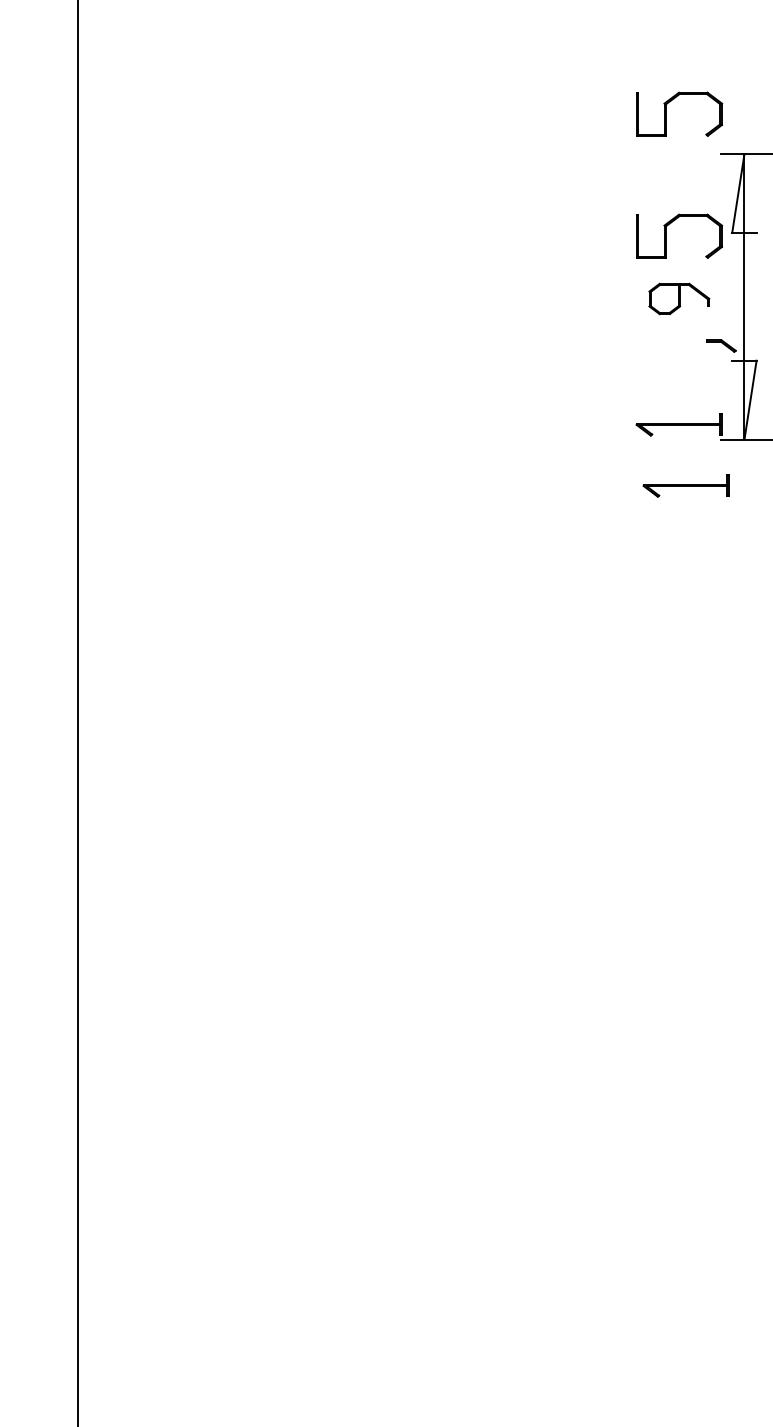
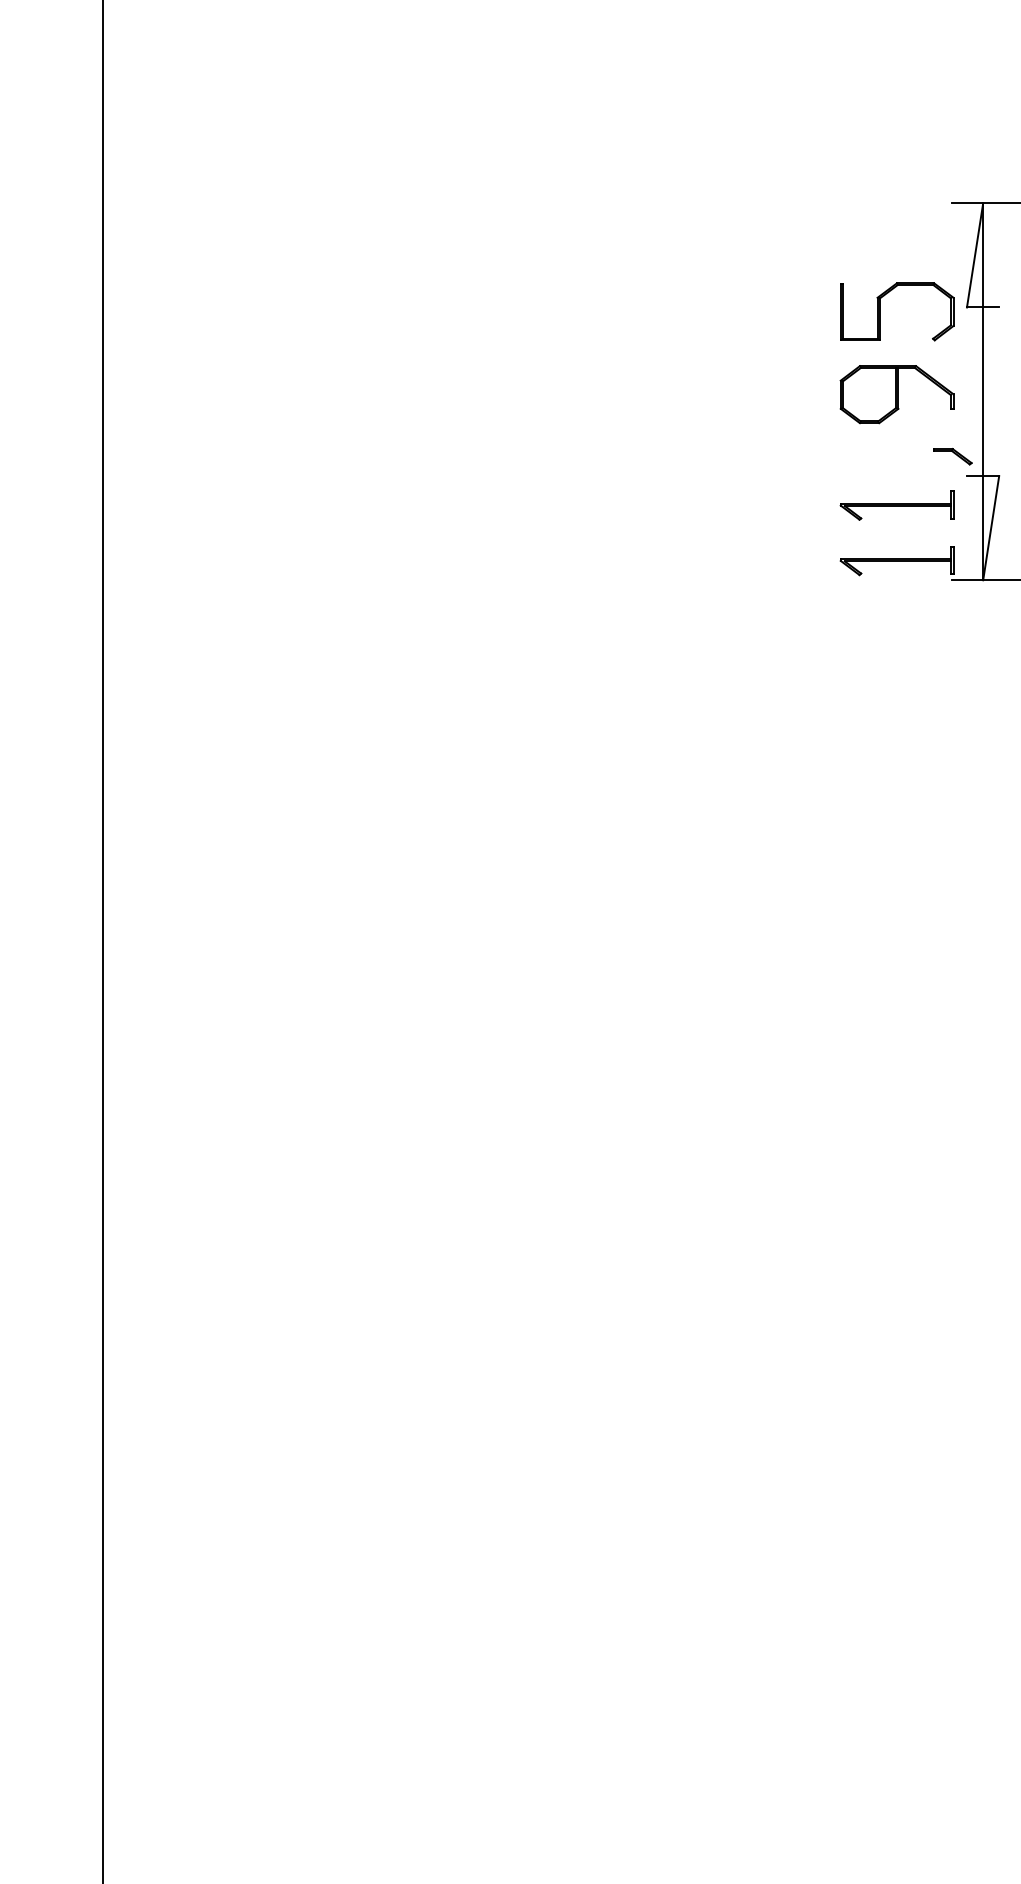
part: (666, 113) -> (880, 149), removed
part: (679, 298) -> (897, 394), size x1.43
part: (685, 485) -> (896, 504), moved

